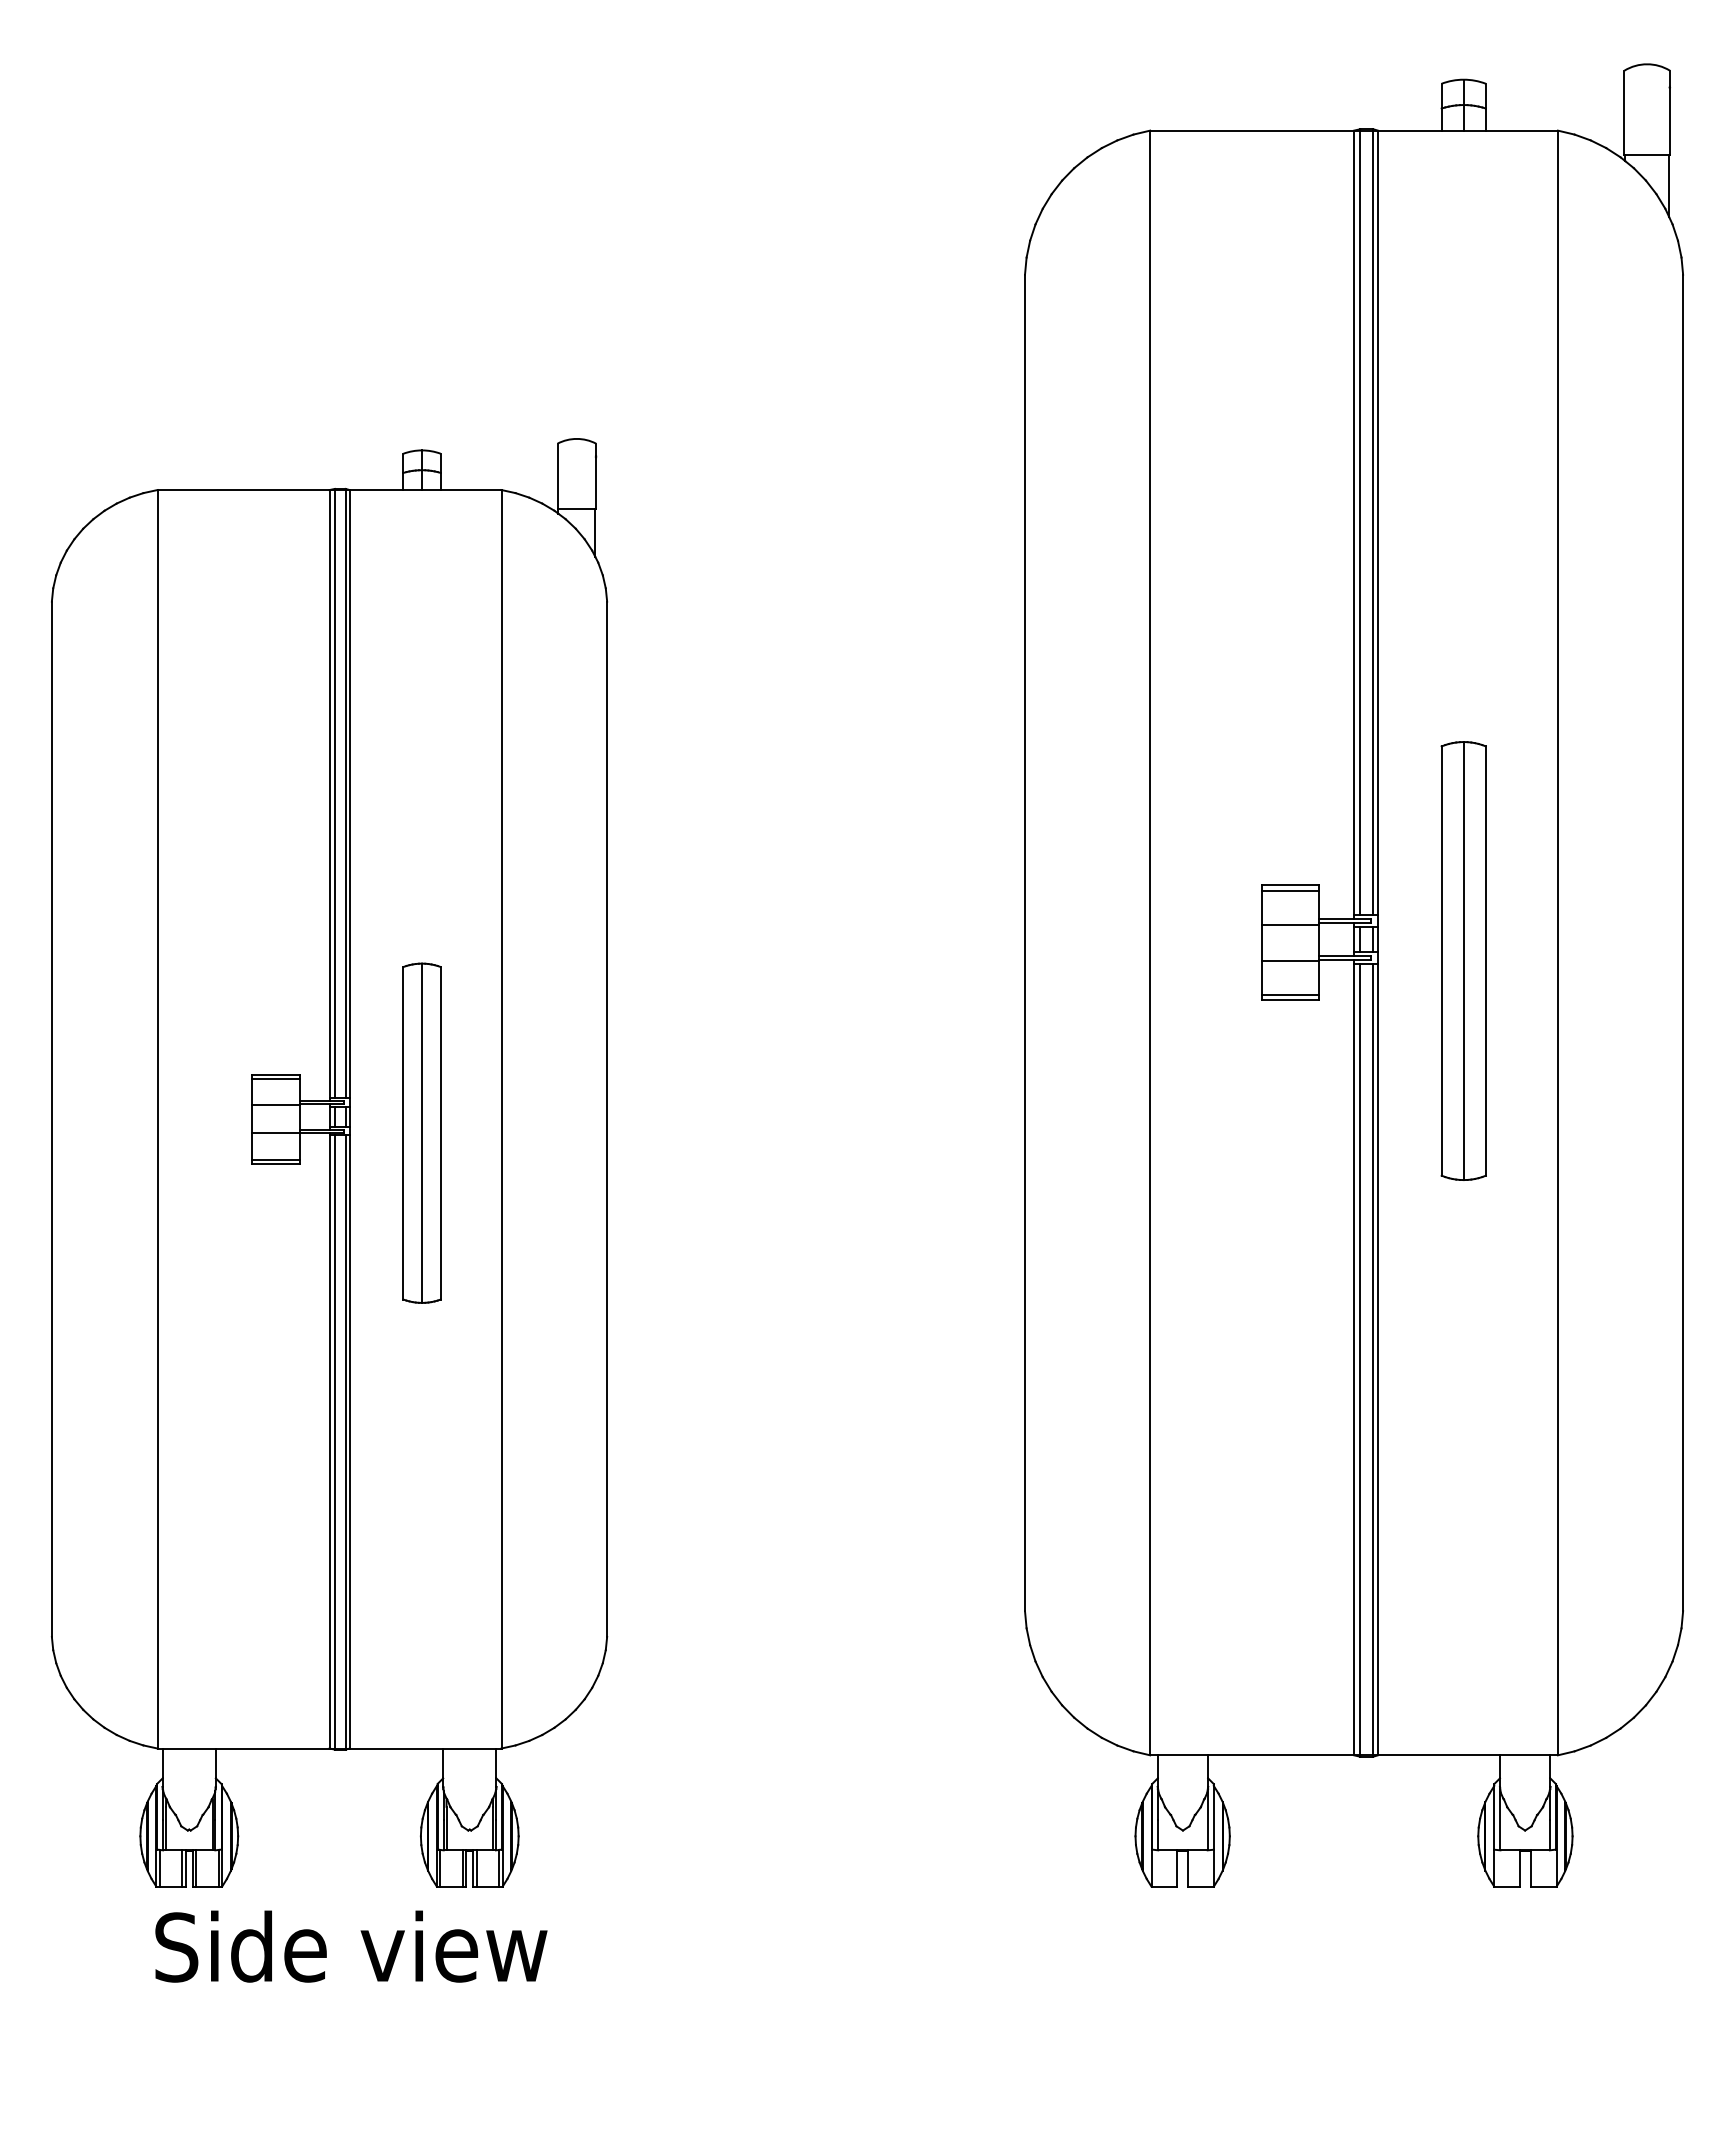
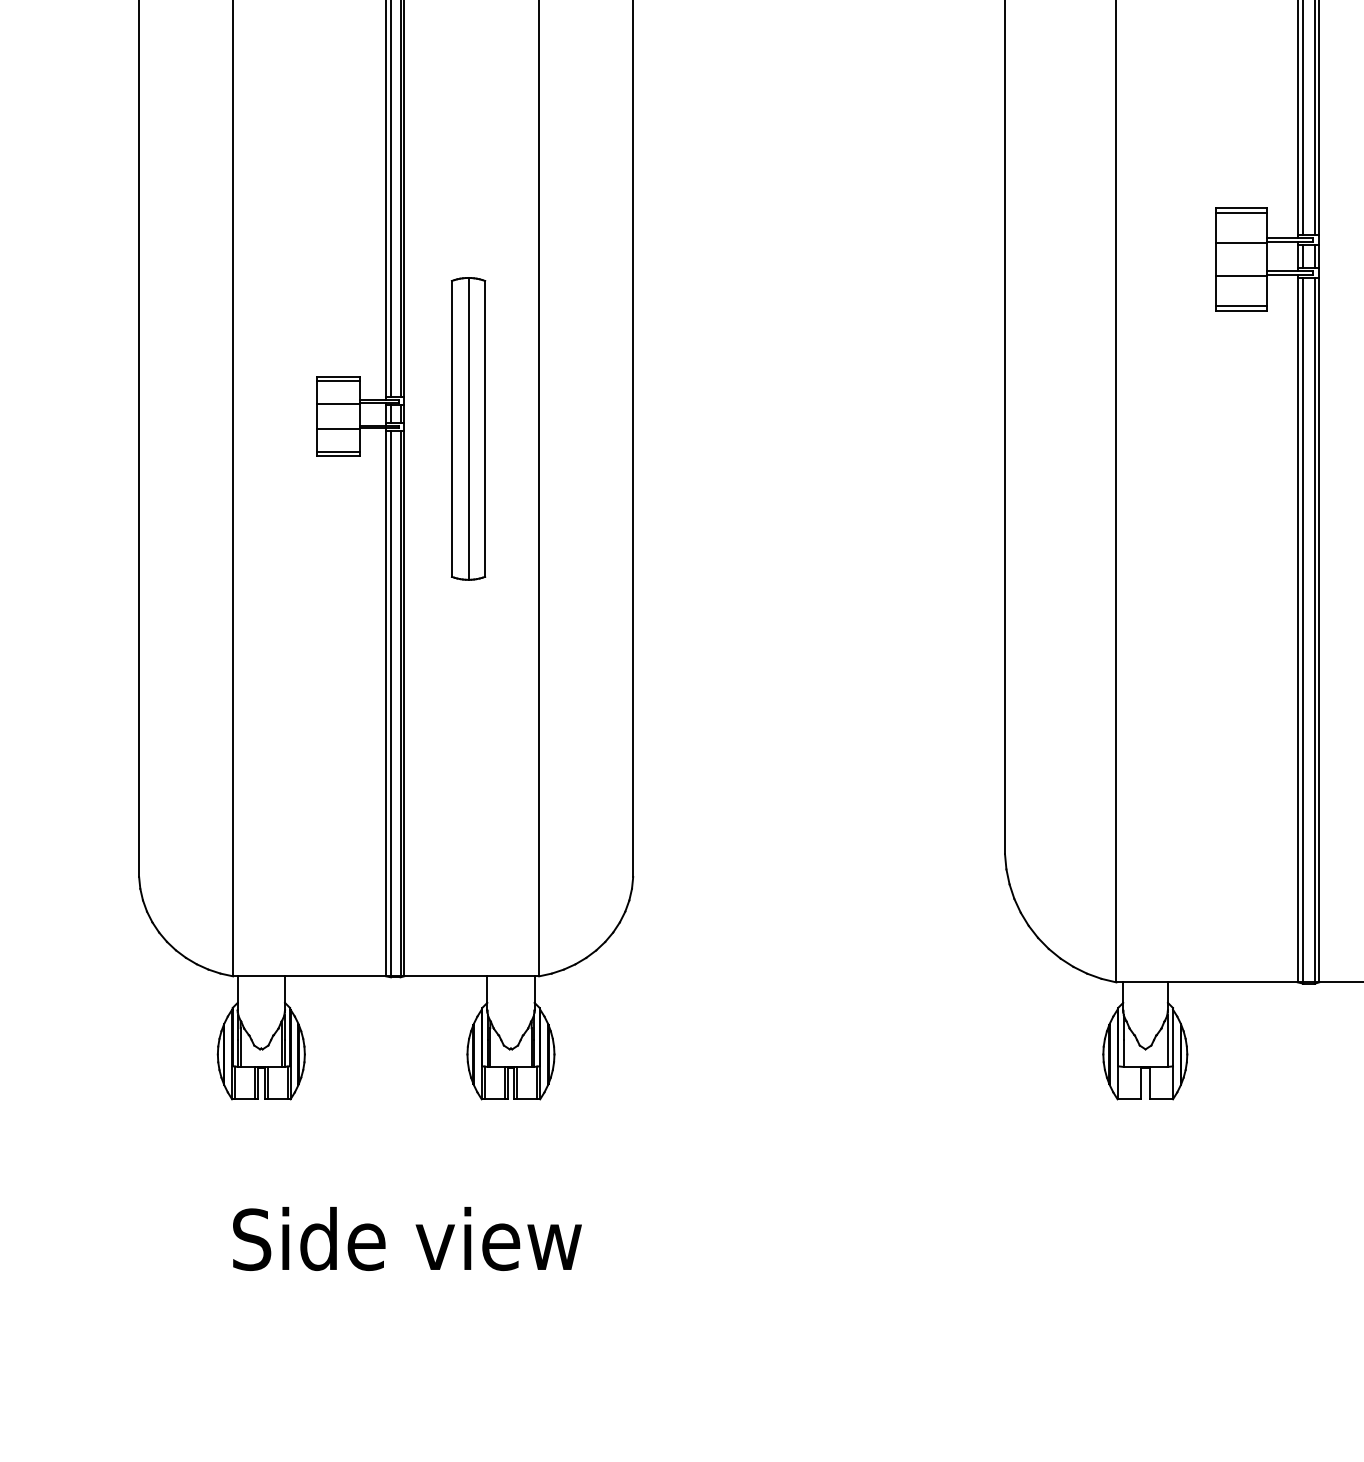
text: (351, 1946) -> (407, 1238), moved

